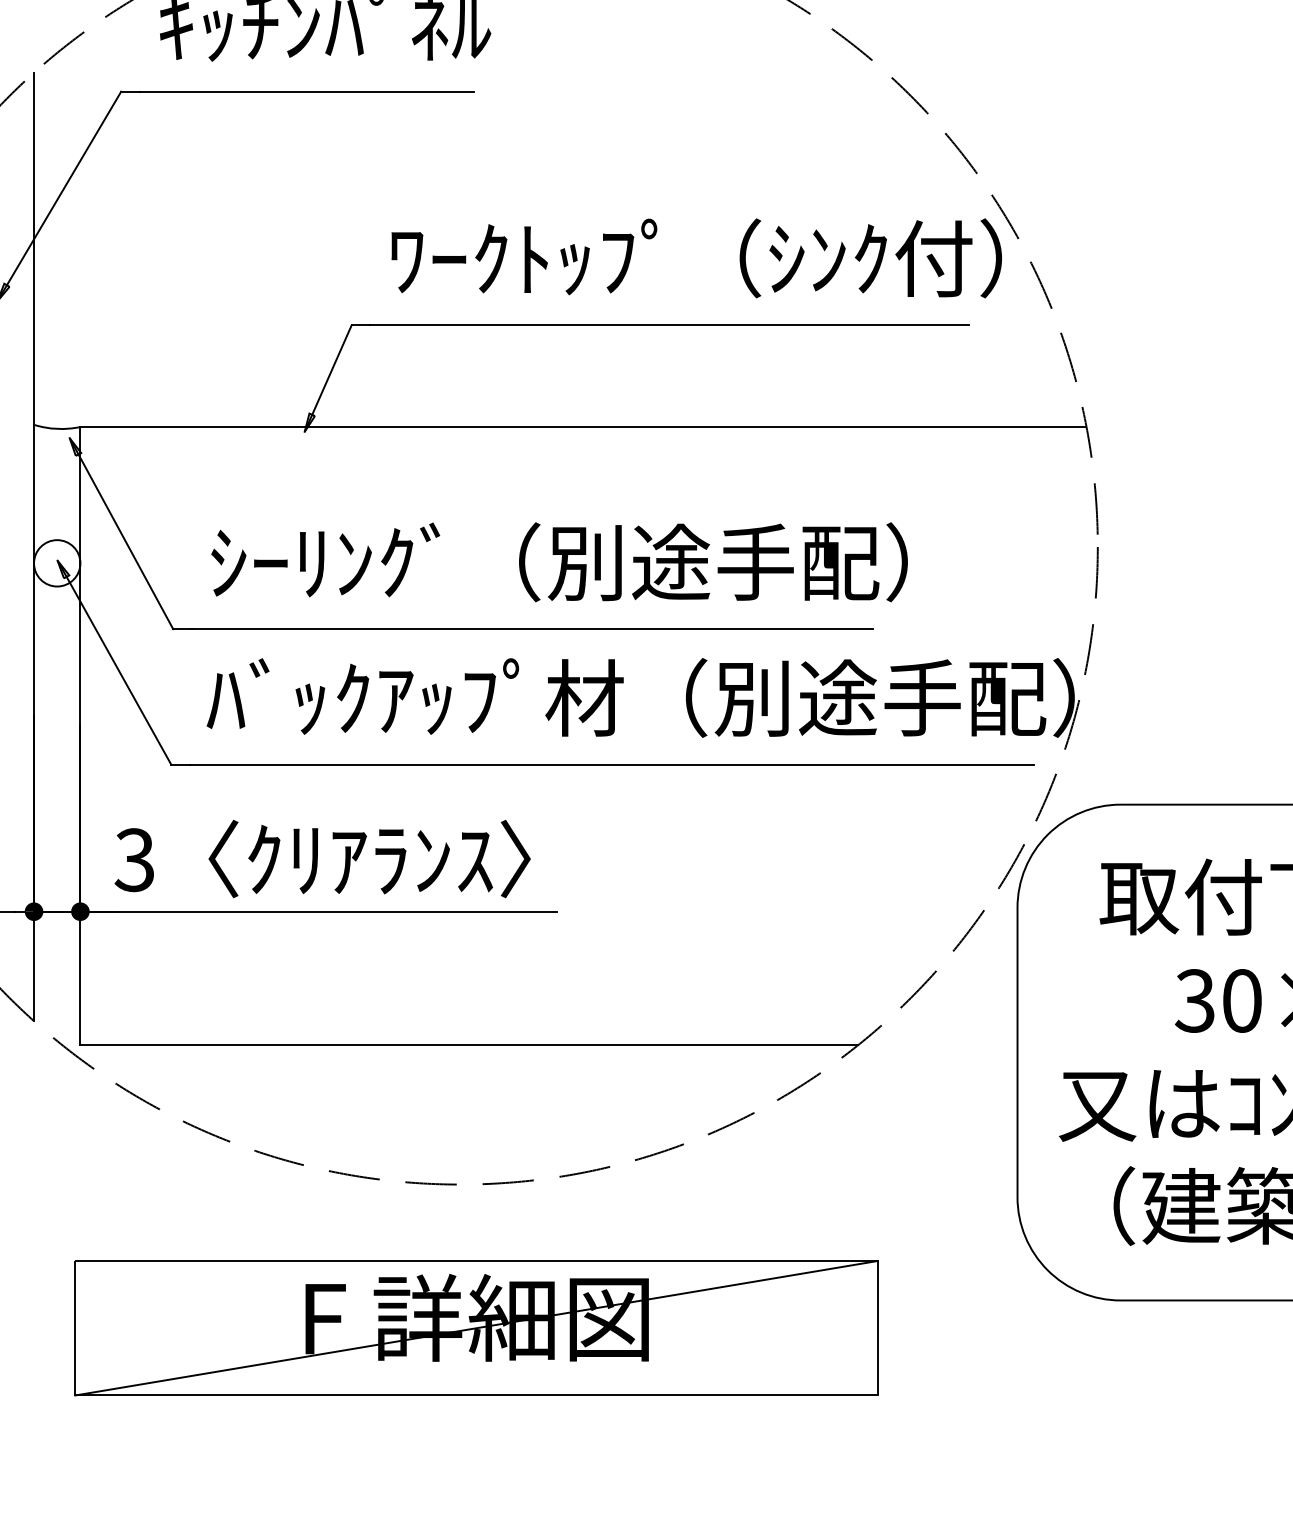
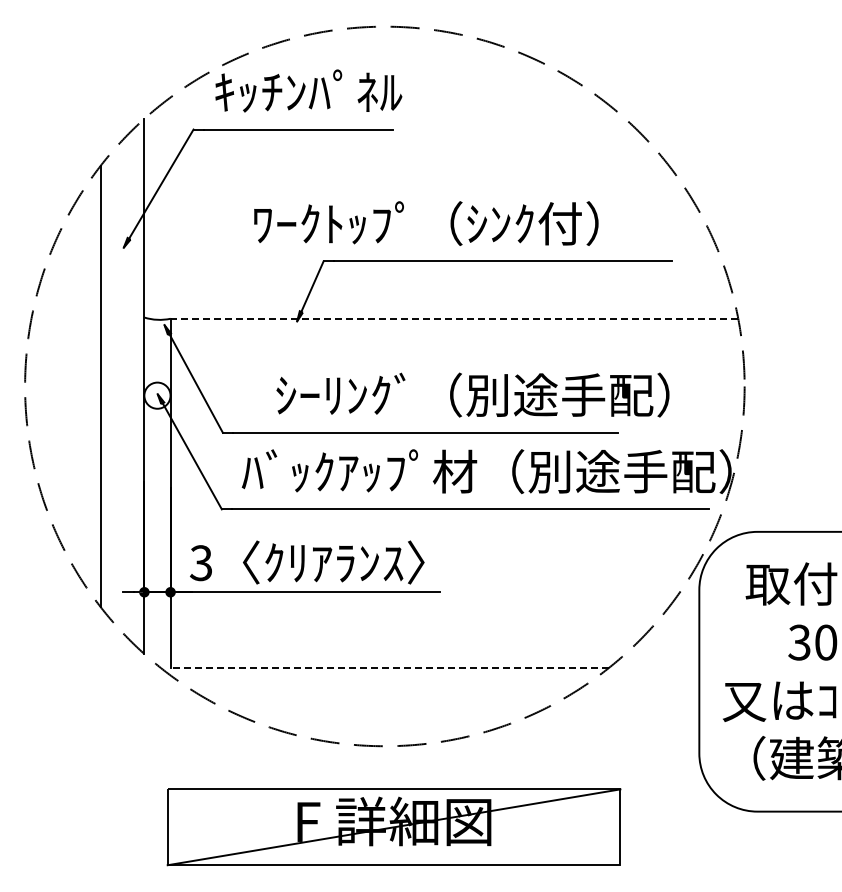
text: (697, 258) -> (426, 223), moved
line: (583, 426) -> (454, 318), solid -> dashed
text: (558, 561) -> (472, 394), moved
line: (468, 1045) -> (389, 667), solid -> dashed

